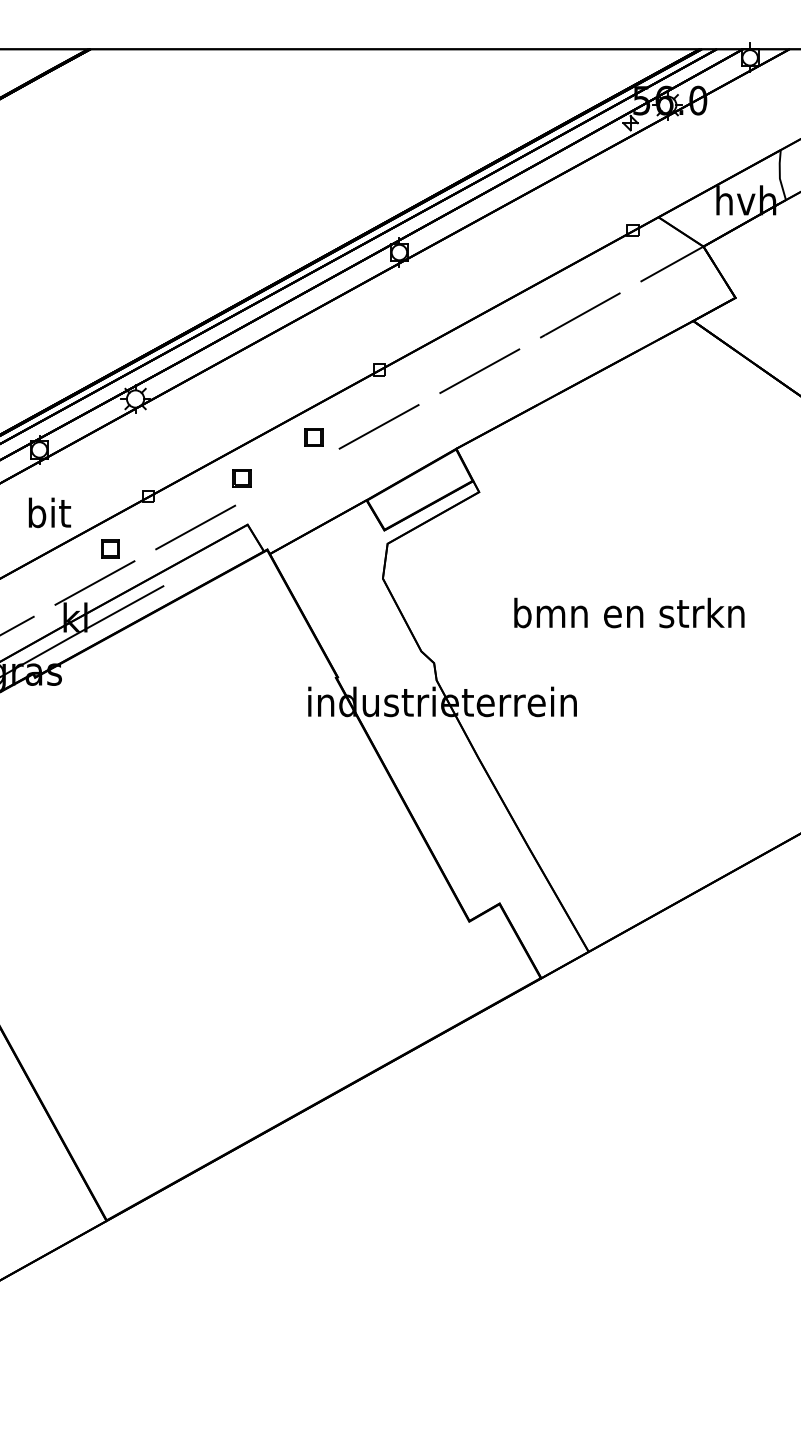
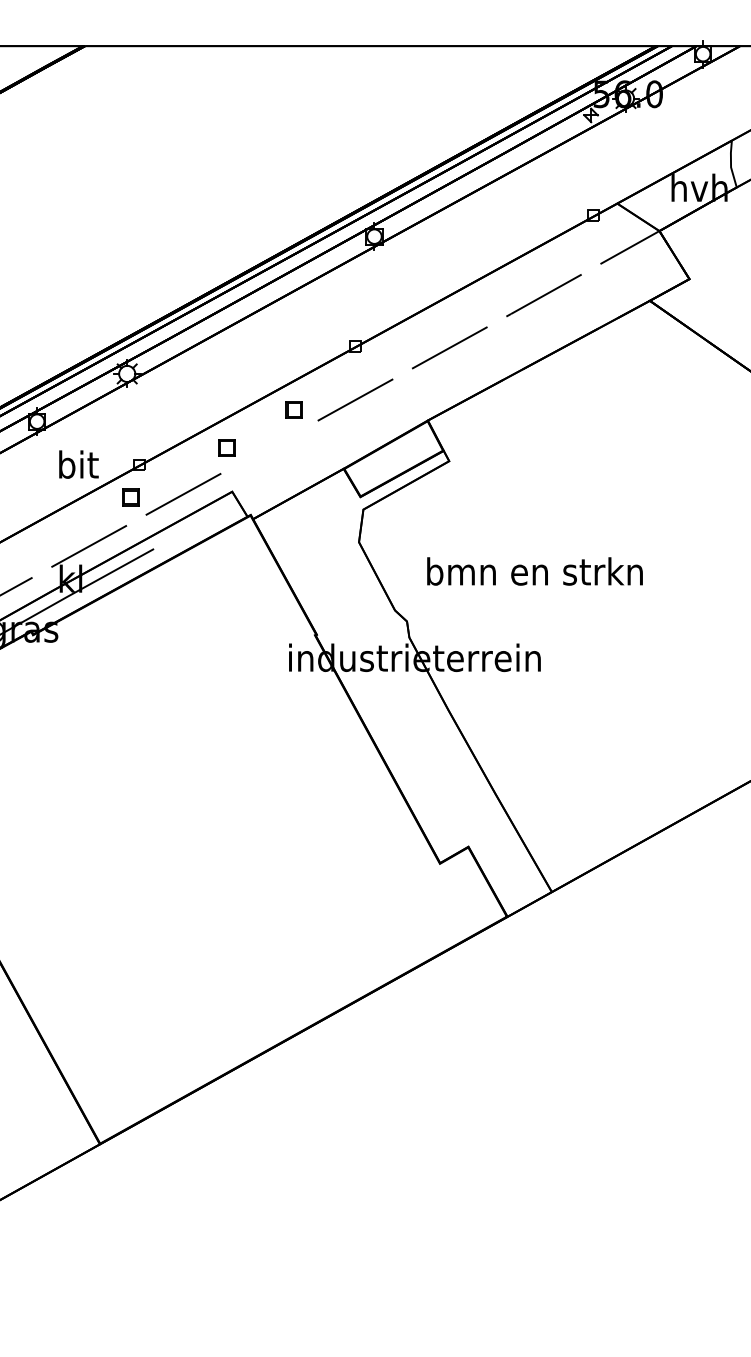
text: (49, 512) -> (78, 464), moved
part: (110, 549) -> (130, 497), moved
text: (628, 613) -> (534, 571), moved

